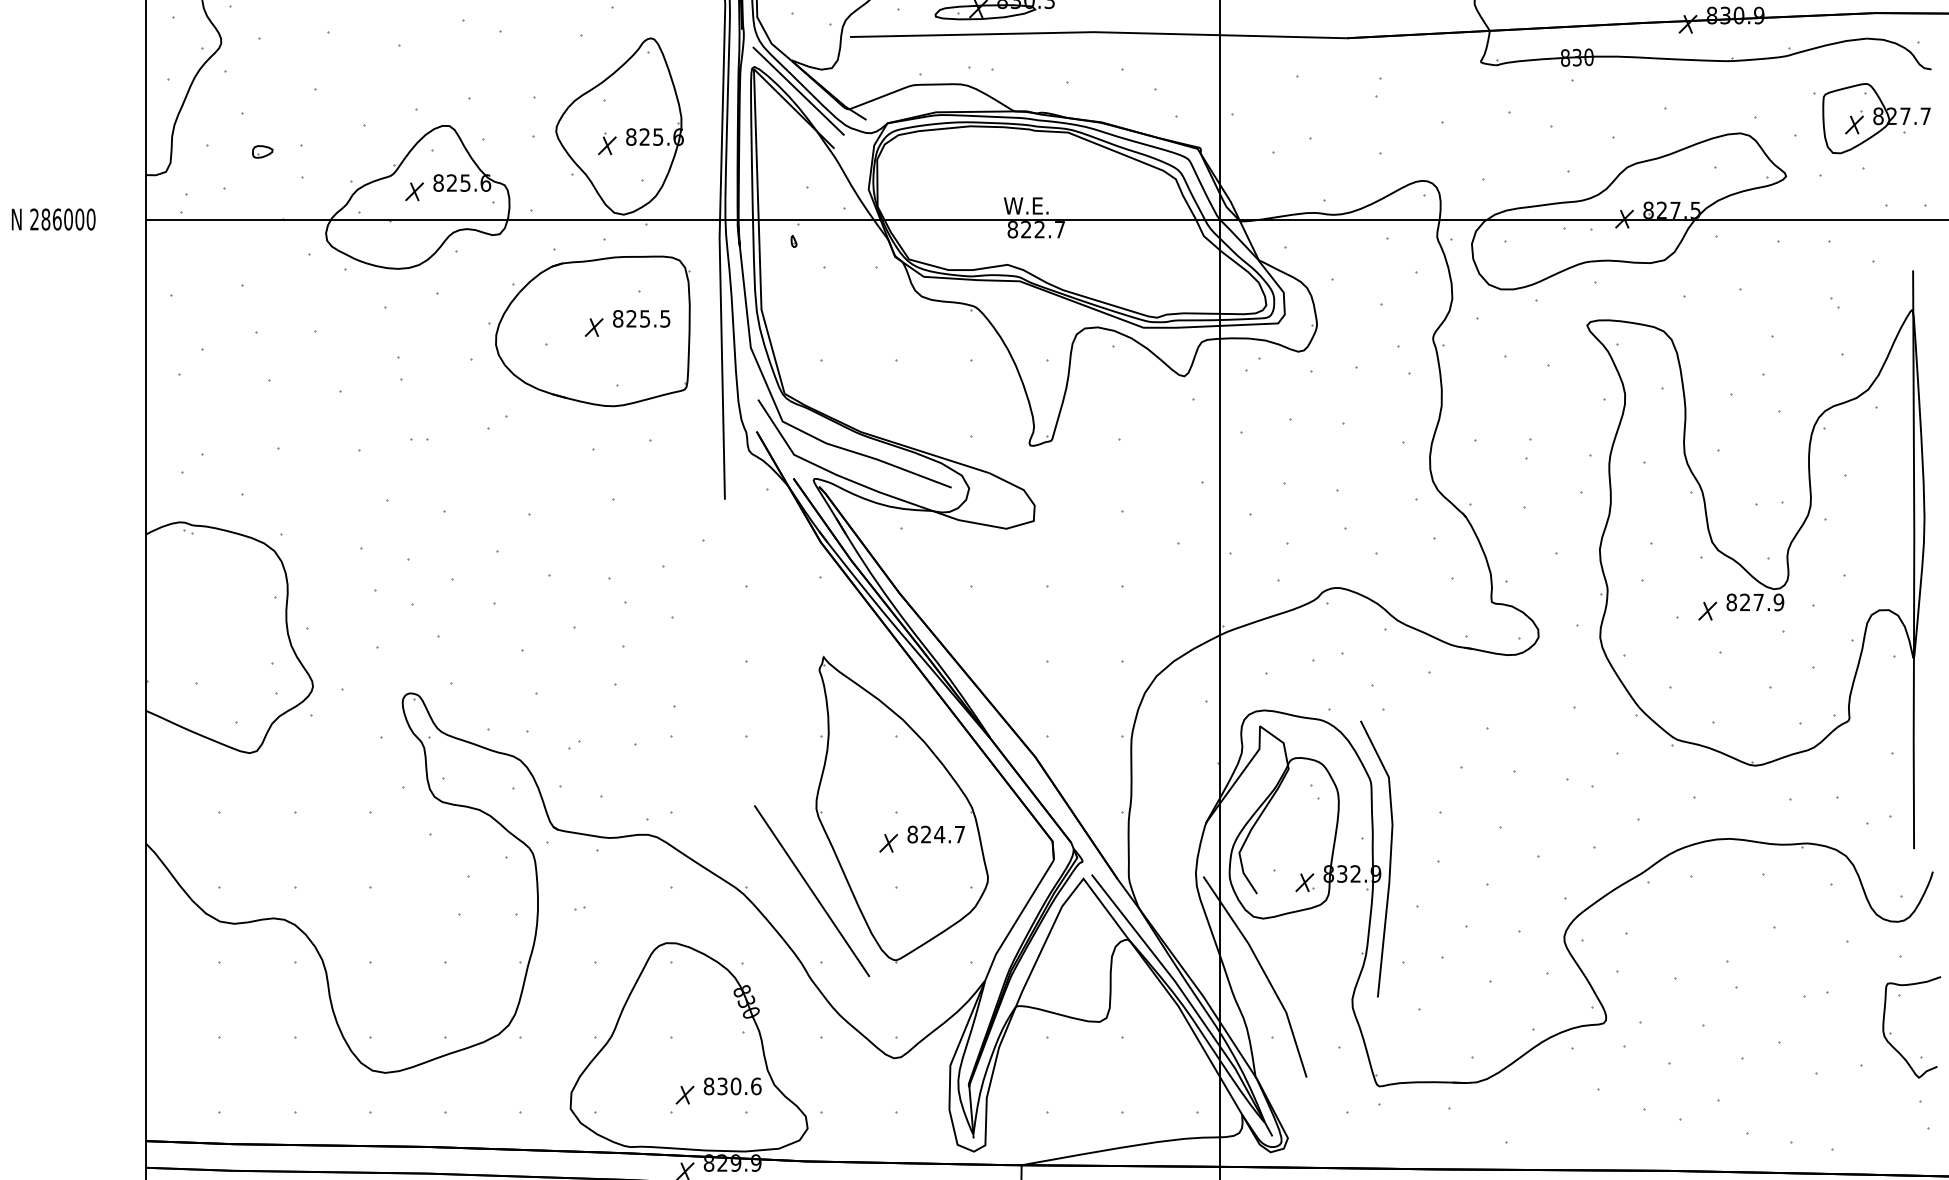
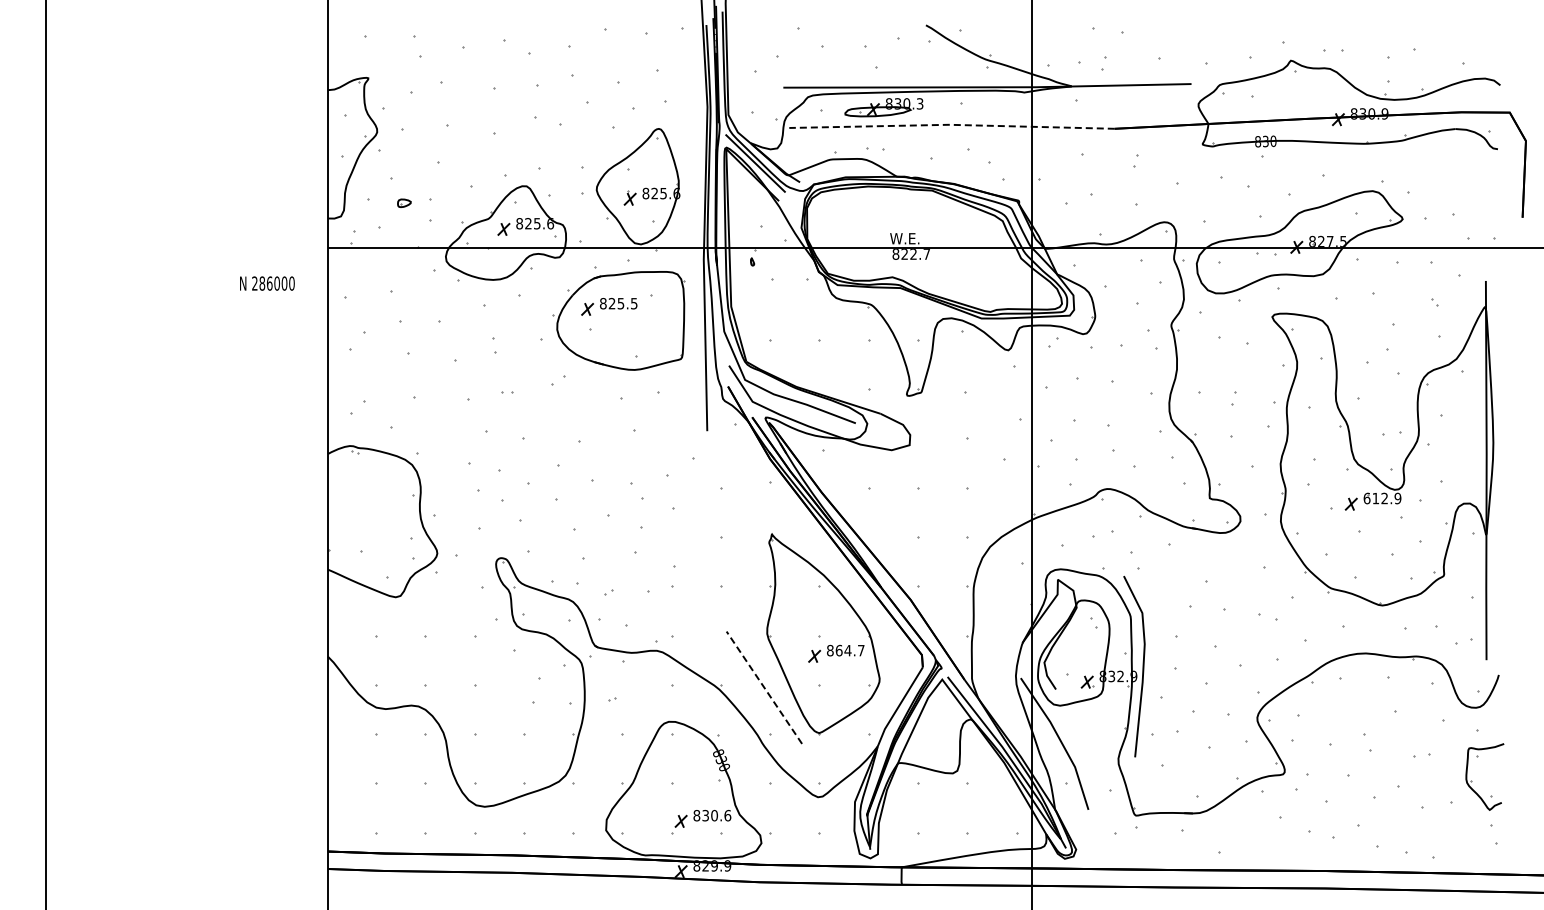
line: (1097, 31) -> (951, 124), solid -> dashed
part: (1871, 118) -> (1458, 181), removed
text: (53, 219) -> (267, 283), moved
part: (627, 323) -> (609, 306), moved
text: (1744, 602) -> (1375, 498), 827.9 -> 612.9
text: (925, 834) -> (838, 650), 824.7 -> 864.7
line: (812, 890) -> (764, 687), solid -> dashed

